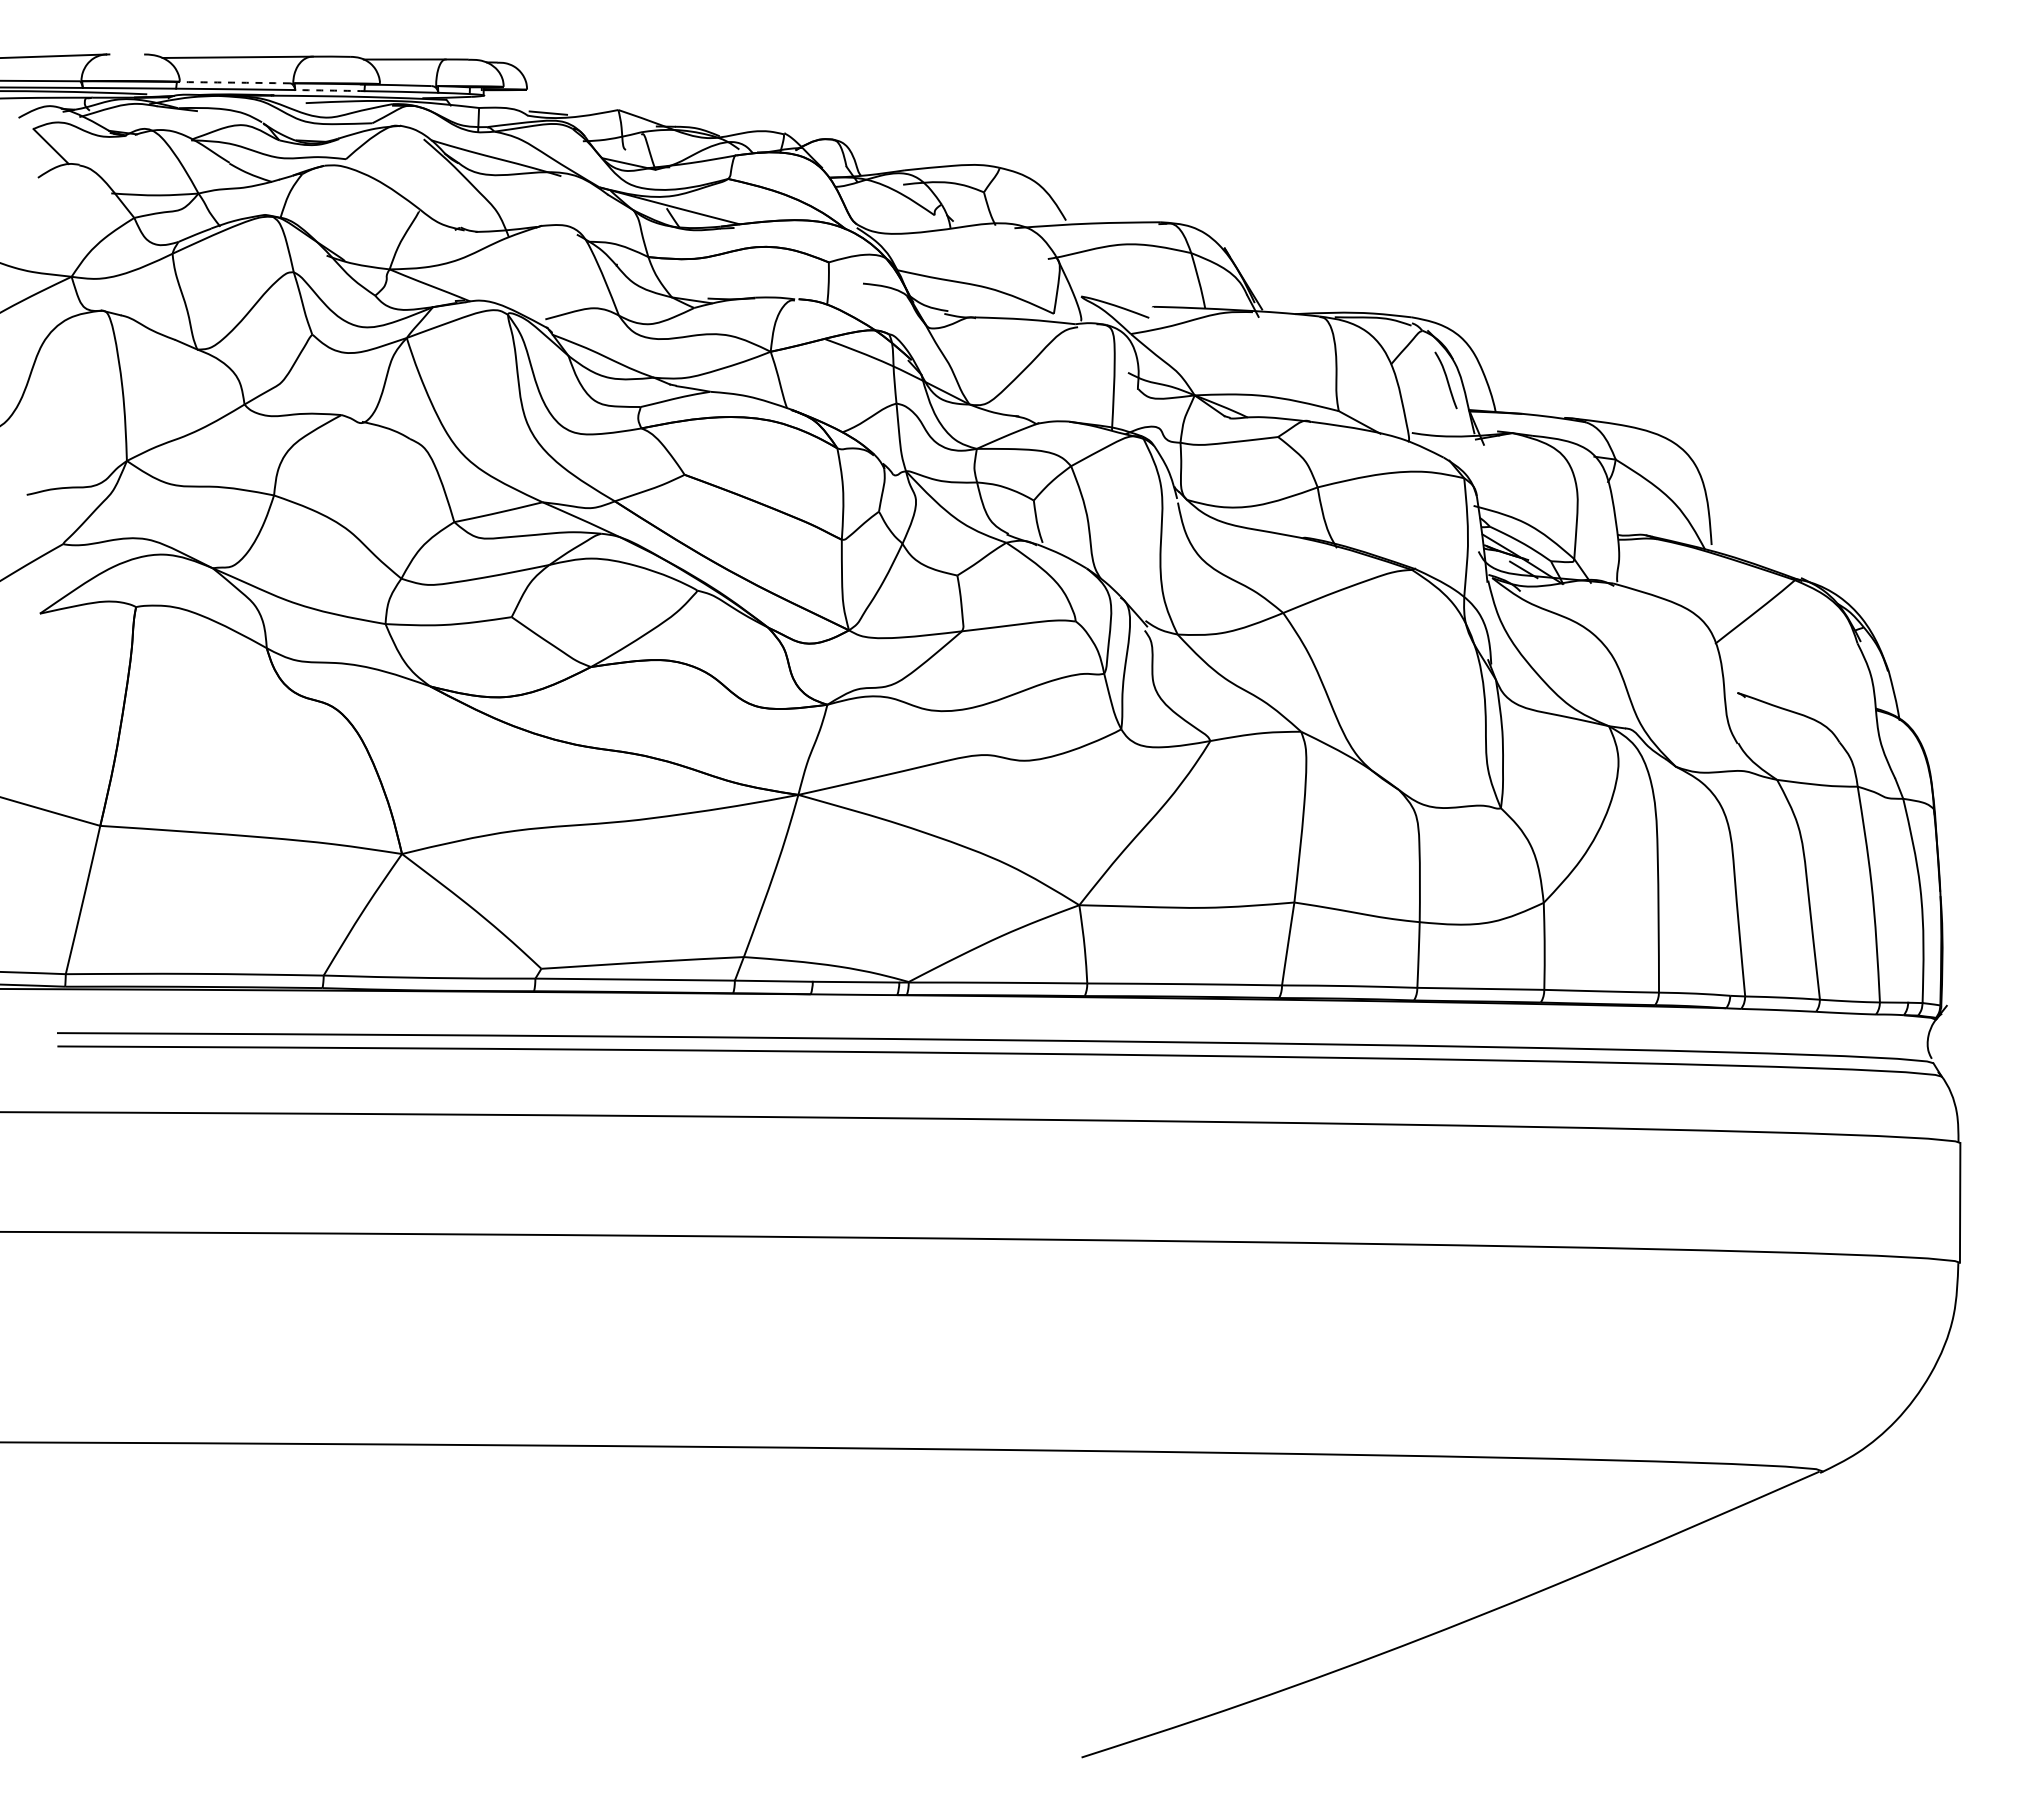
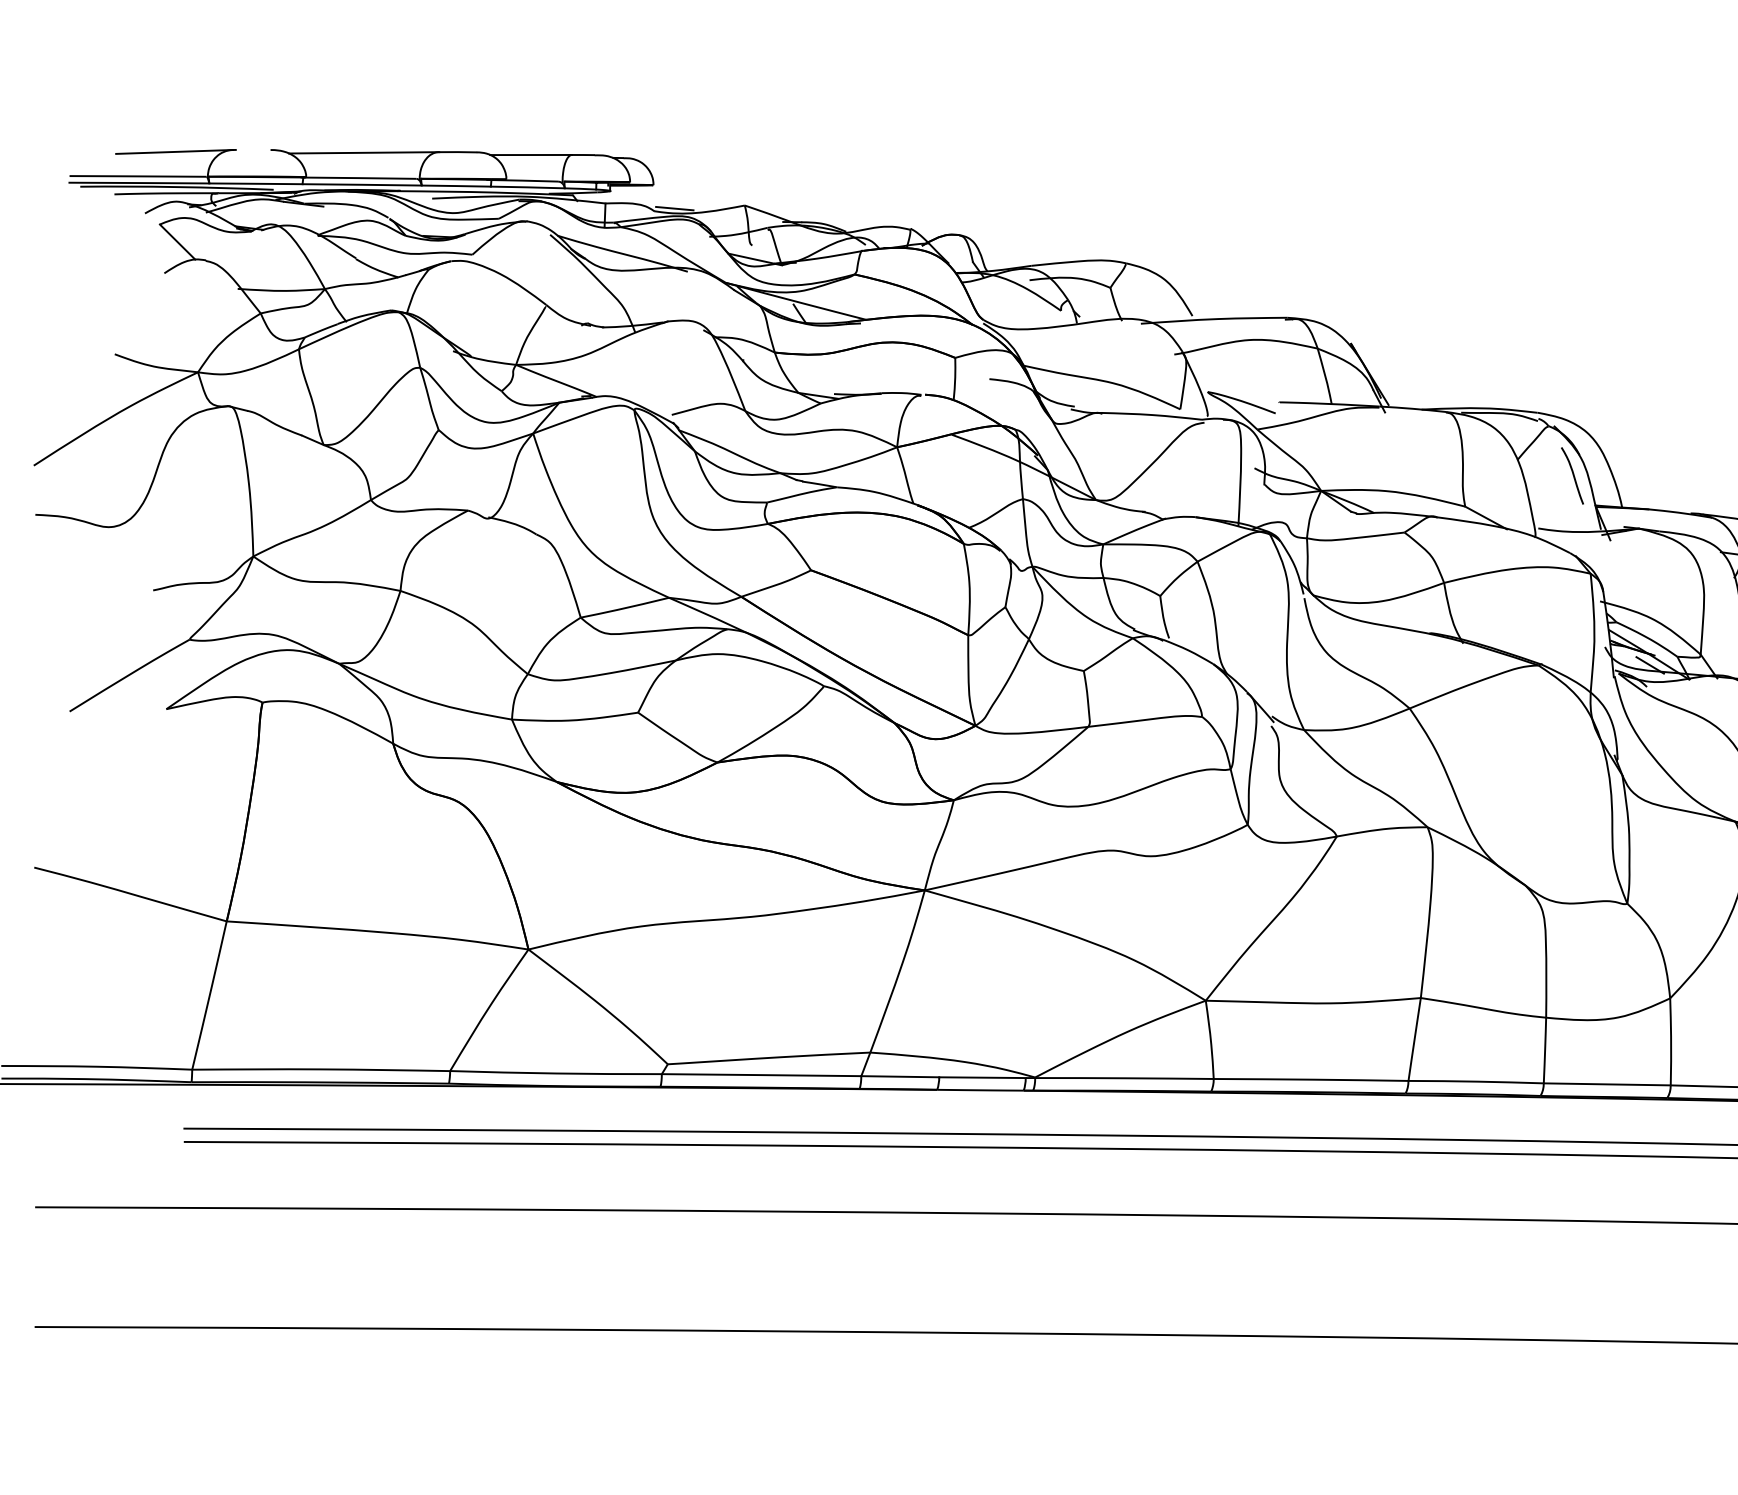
arc: (232, 82) -> (358, 178), dashed -> solid
arc: (329, 90) -> (455, 186), dashed -> solid

